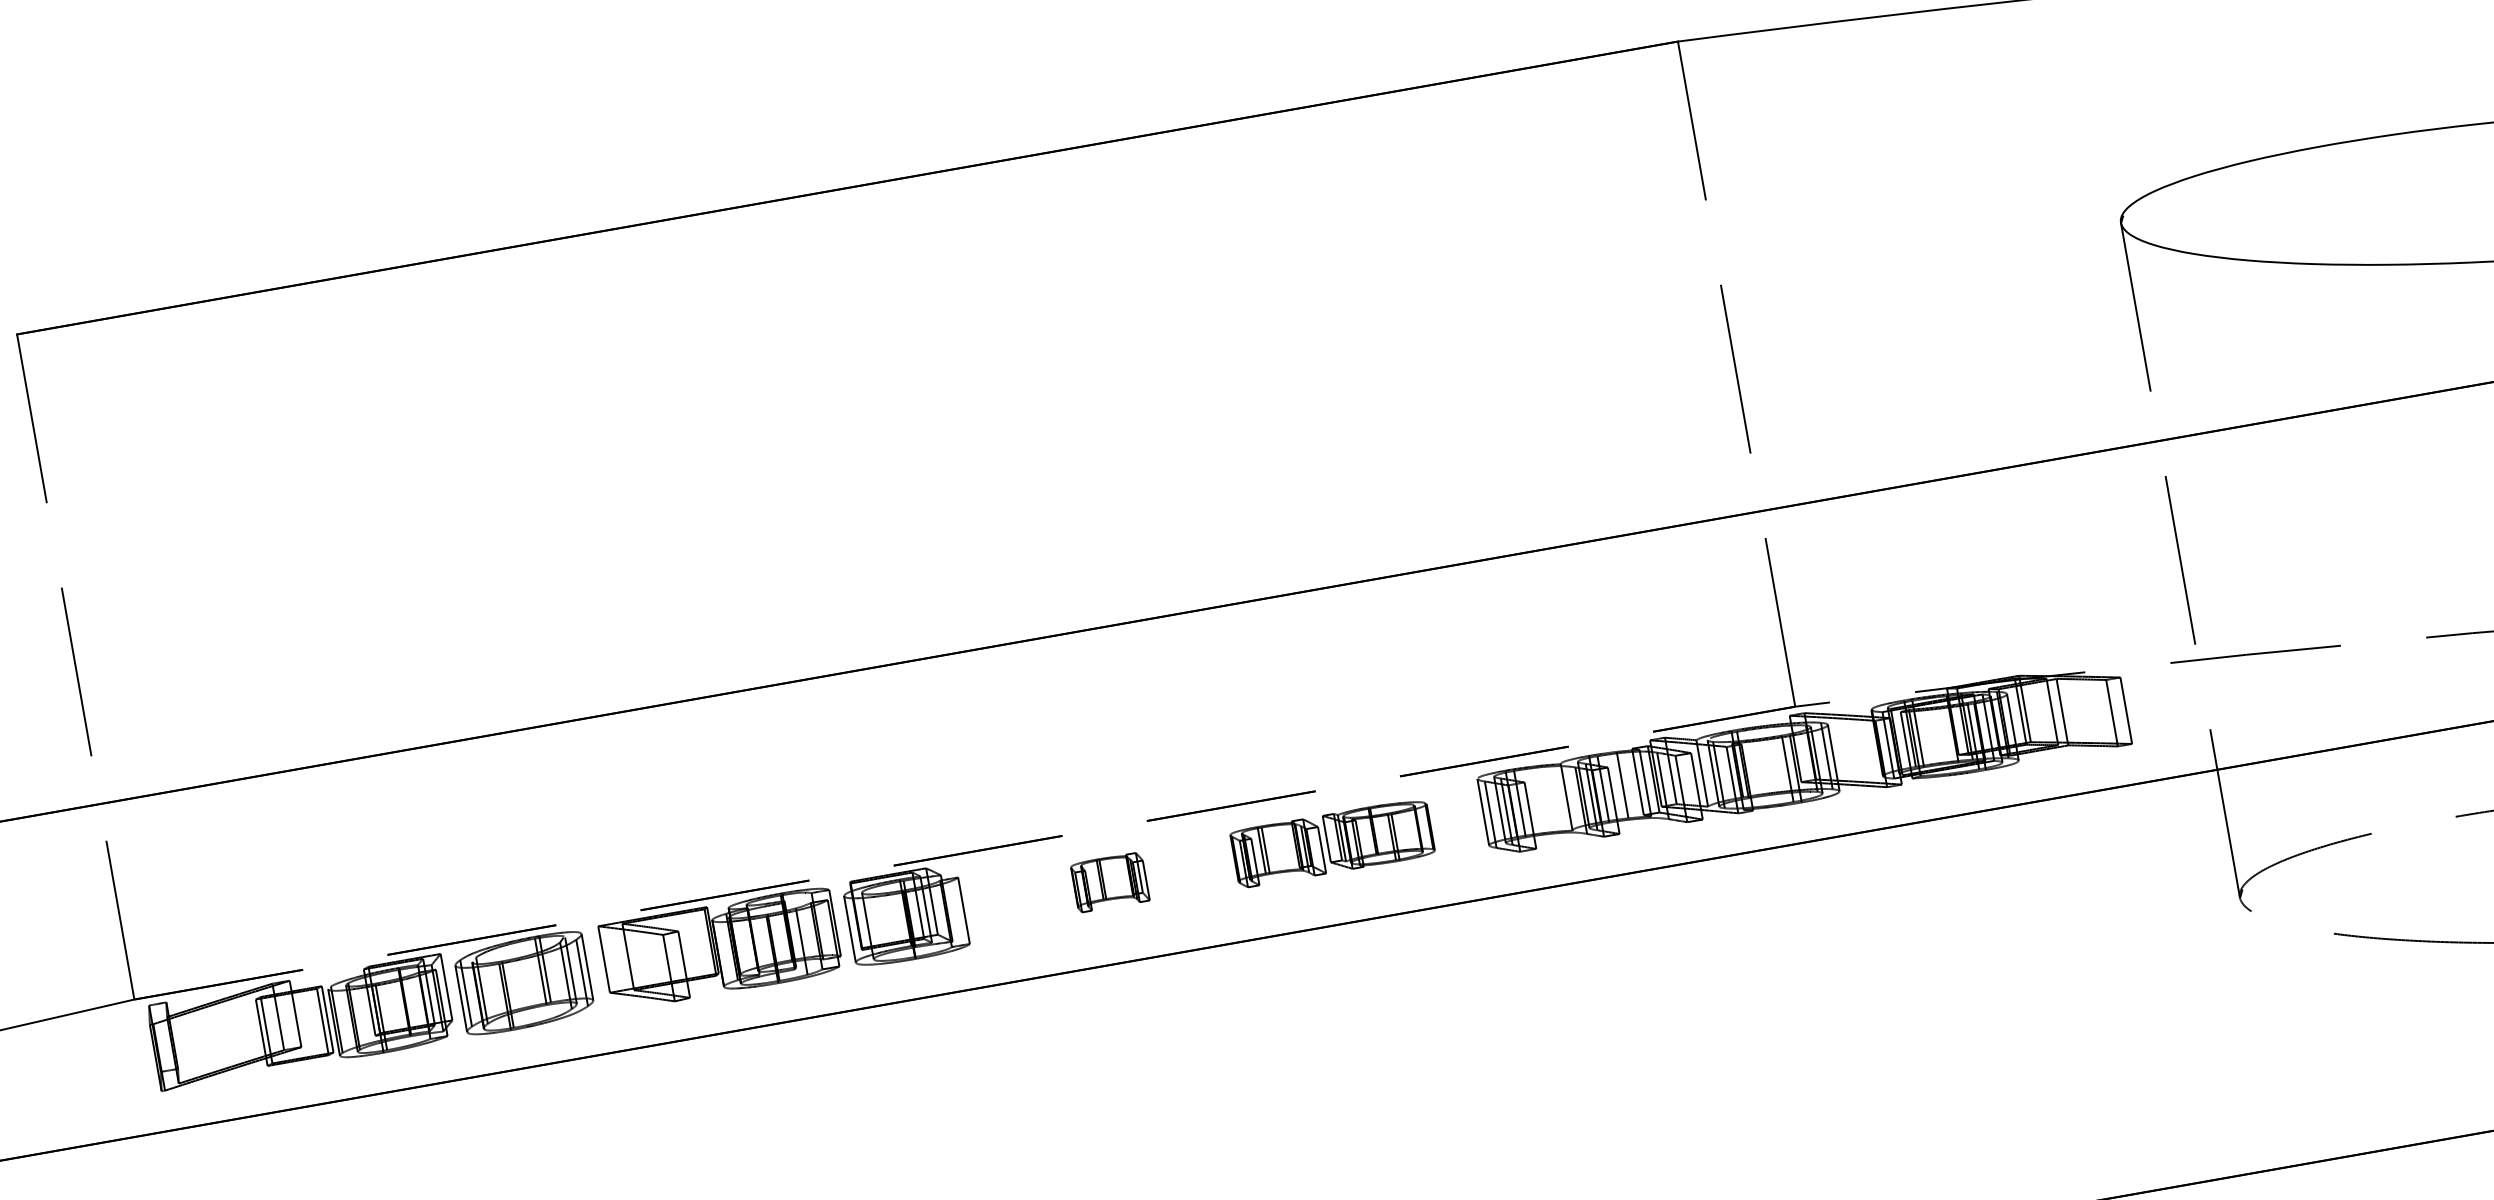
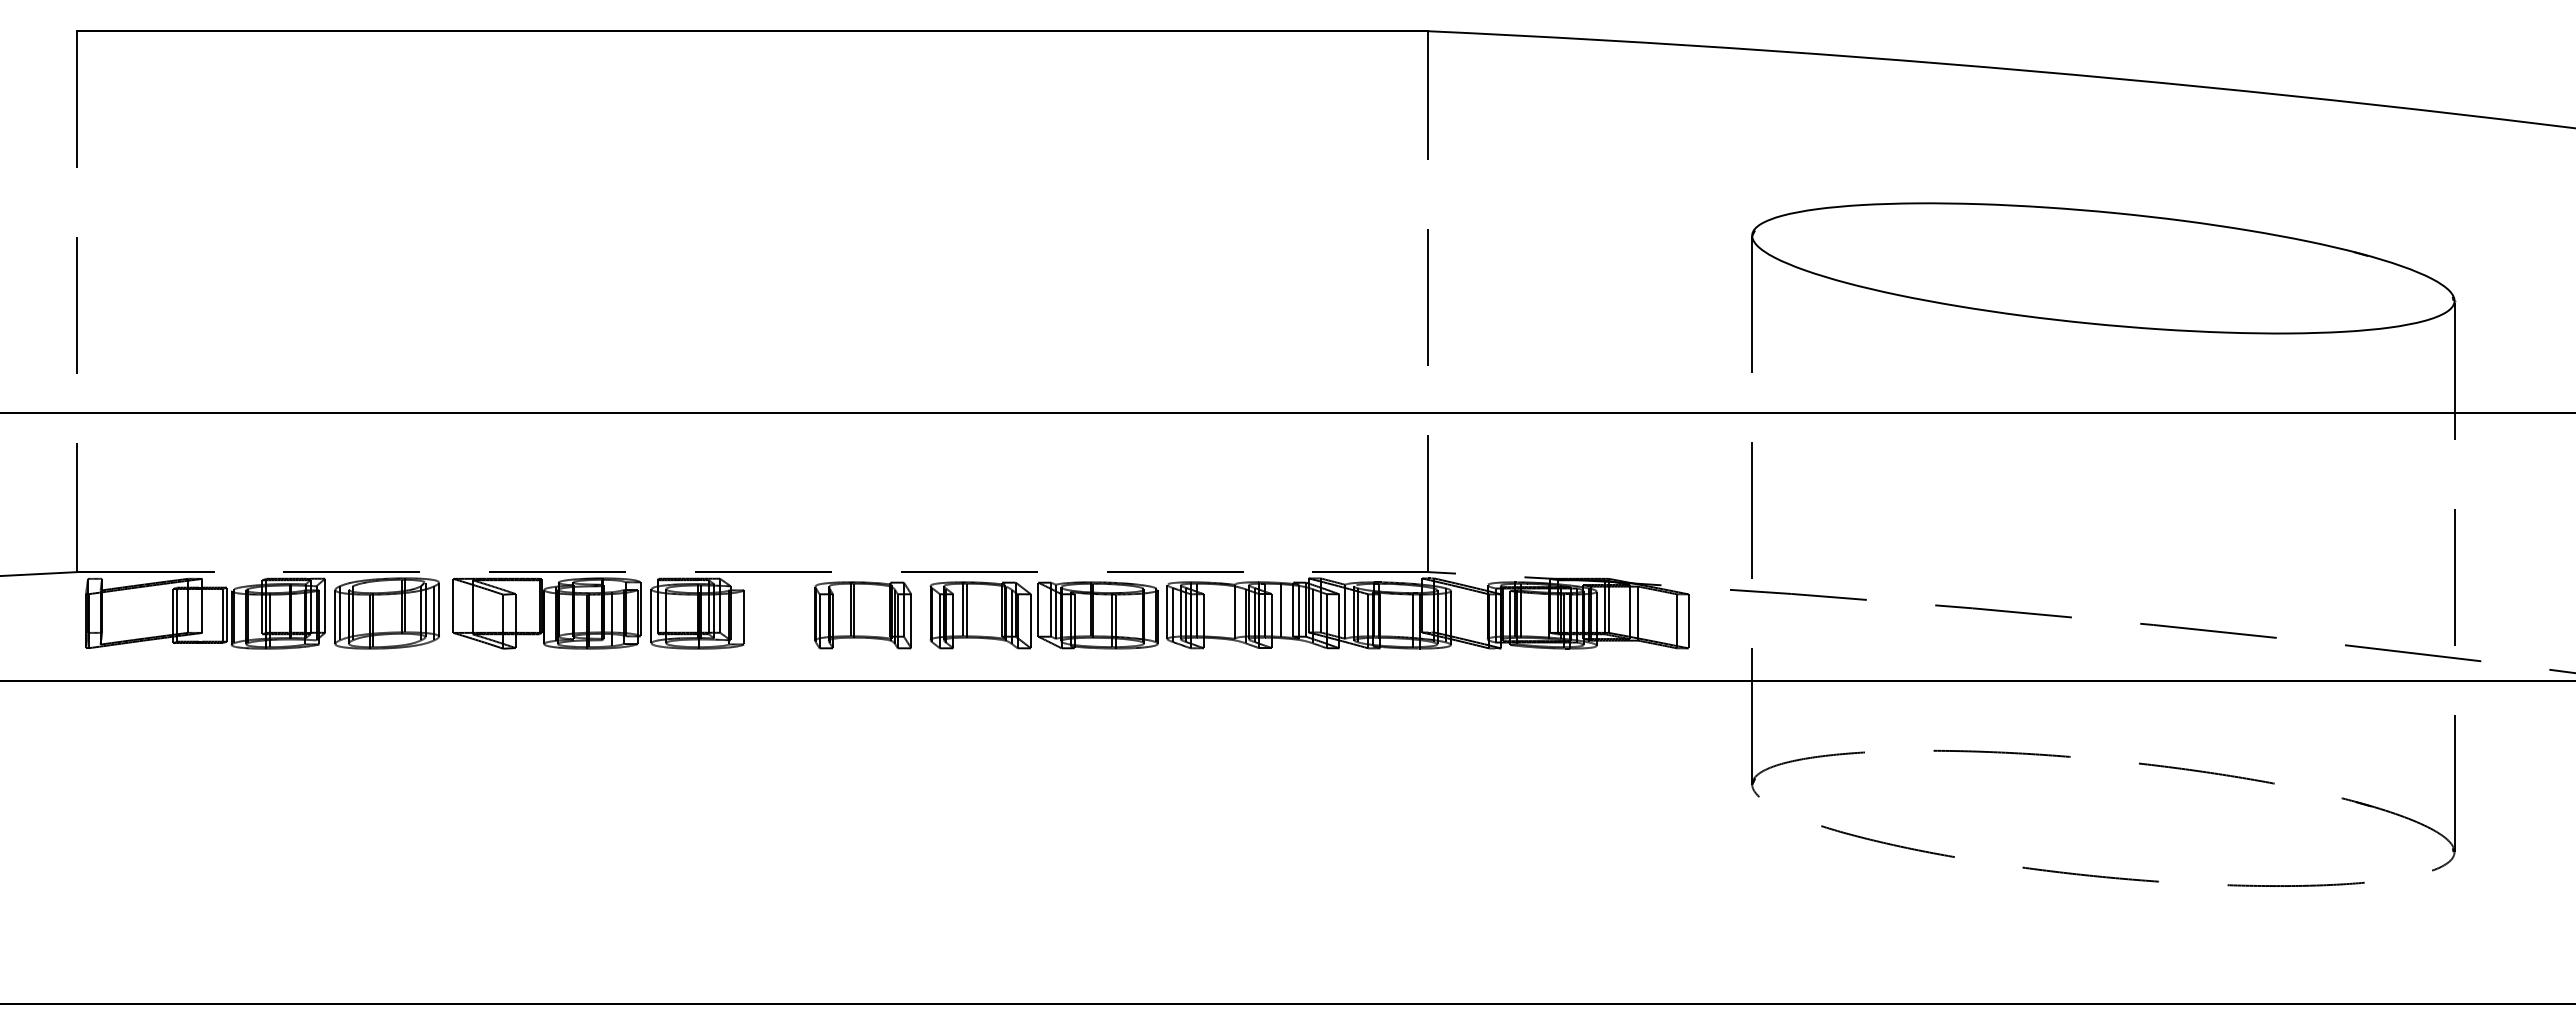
part: (1331, 843) -> (1043, 615), size x1.43
part: (1109, 882) -> (862, 615), size x1.67

